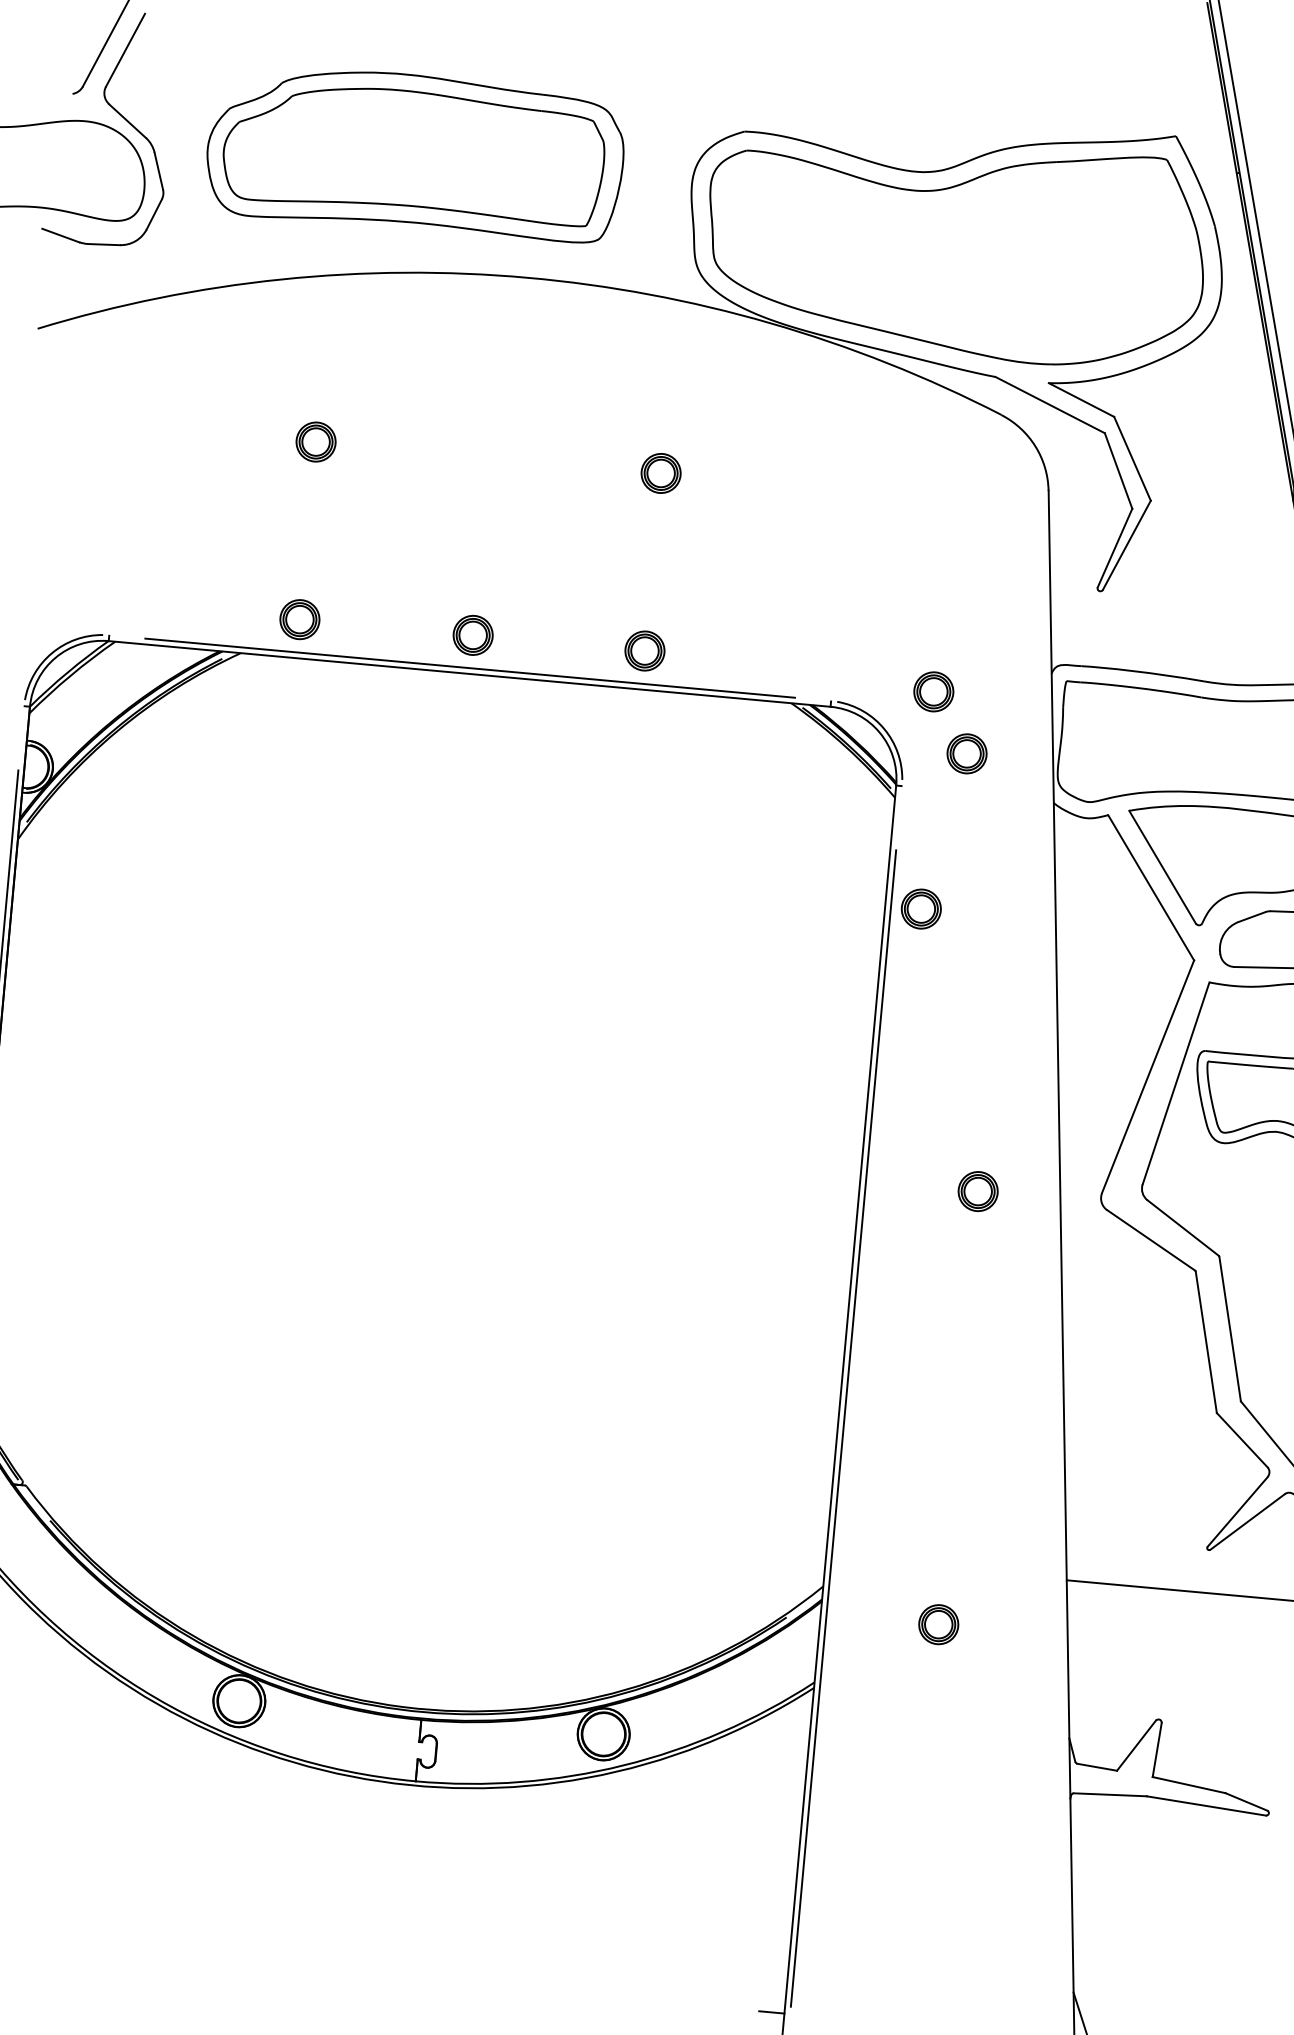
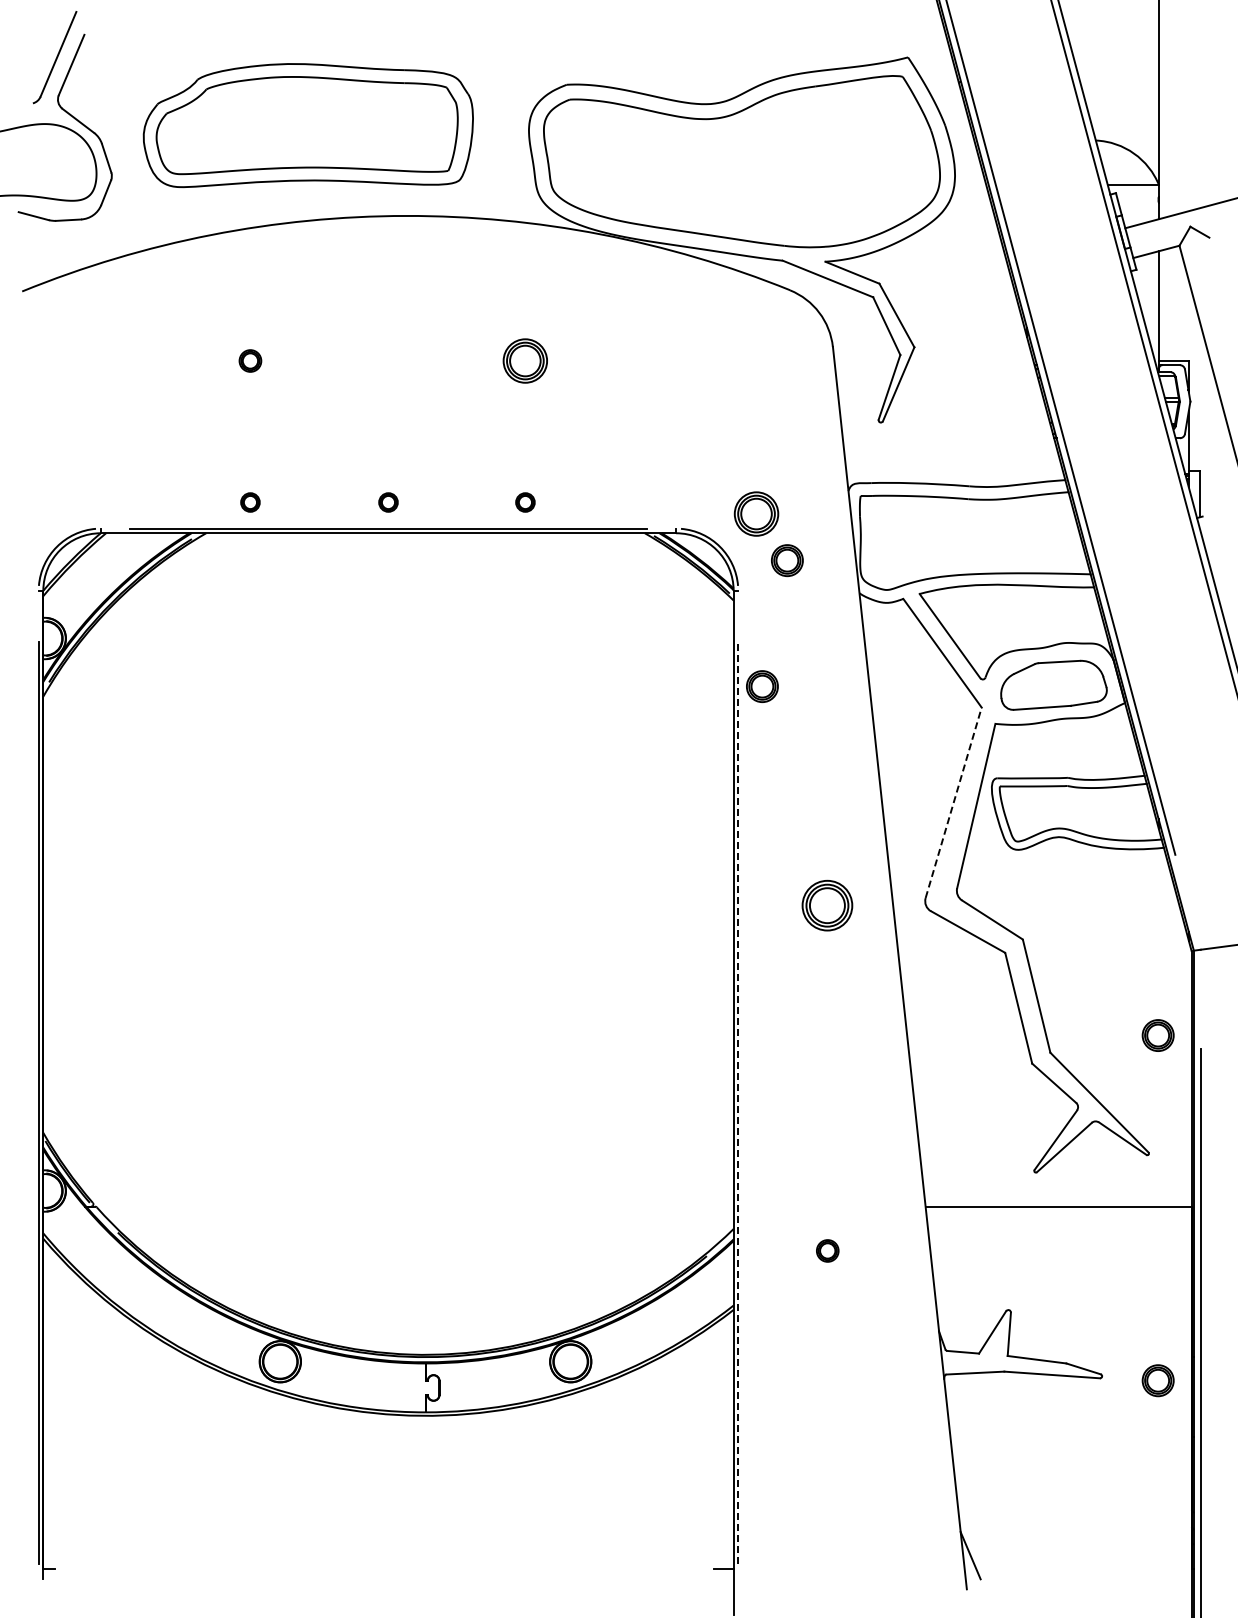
part: (316, 441) -> (250, 360), size x0.7
part: (661, 472) -> (525, 360), size x1.4
part: (300, 619) -> (250, 502), size x0.6
part: (473, 635) -> (388, 502), size x0.6
part: (645, 651) -> (525, 502), size x0.6
part: (933, 691) -> (756, 513), size x1.4
line: (1147, 1076) -> (953, 802), solid -> dashed
part: (978, 1191) -> (827, 905), size x1.6
line: (843, 1428) -> (738, 1102), solid -> dashed
part: (938, 1624) -> (827, 1250), size x0.7

